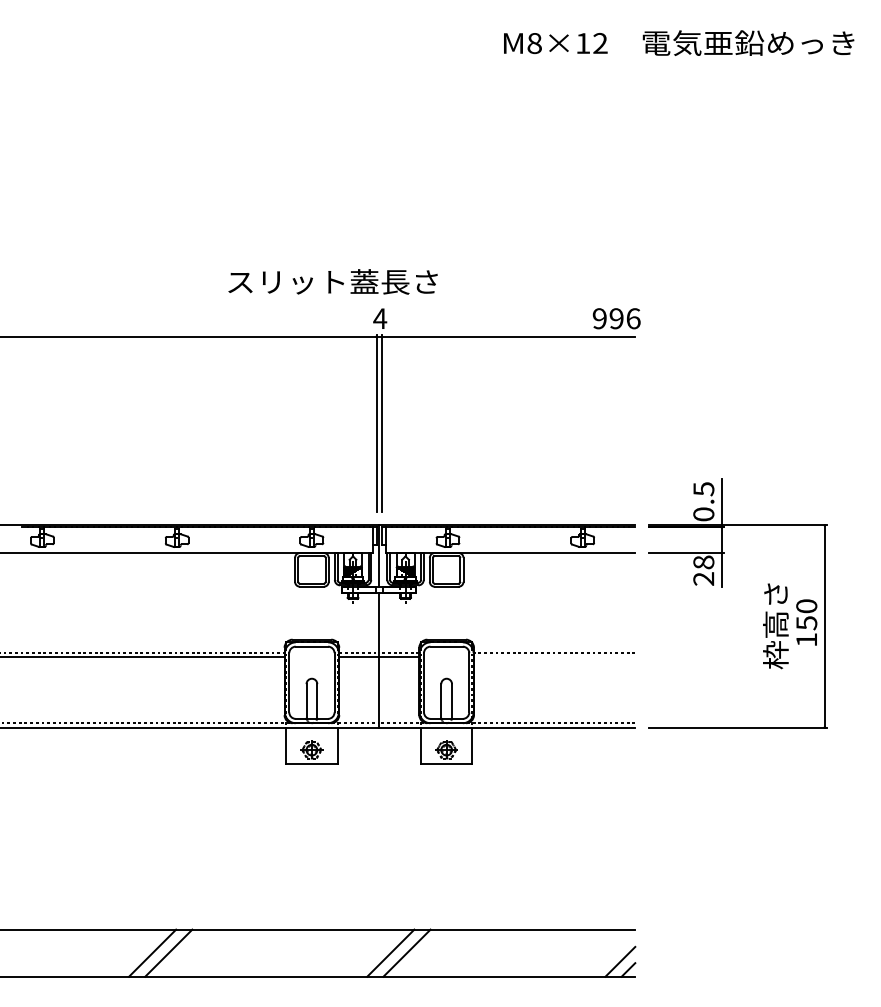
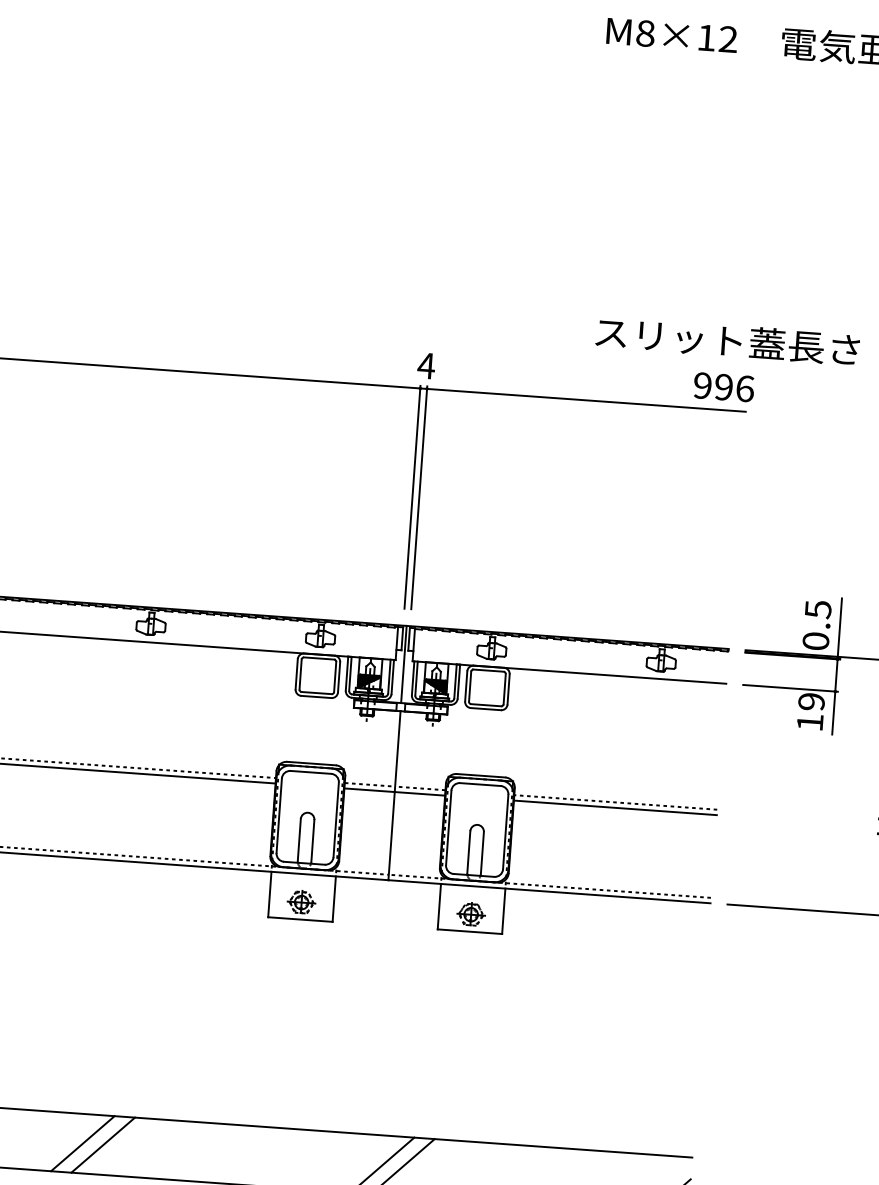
text: (332, 281) -> (727, 340), moved
text: (703, 570) -> (810, 711), 28 -> 19
line: (554, 657) -> (615, 807), added

